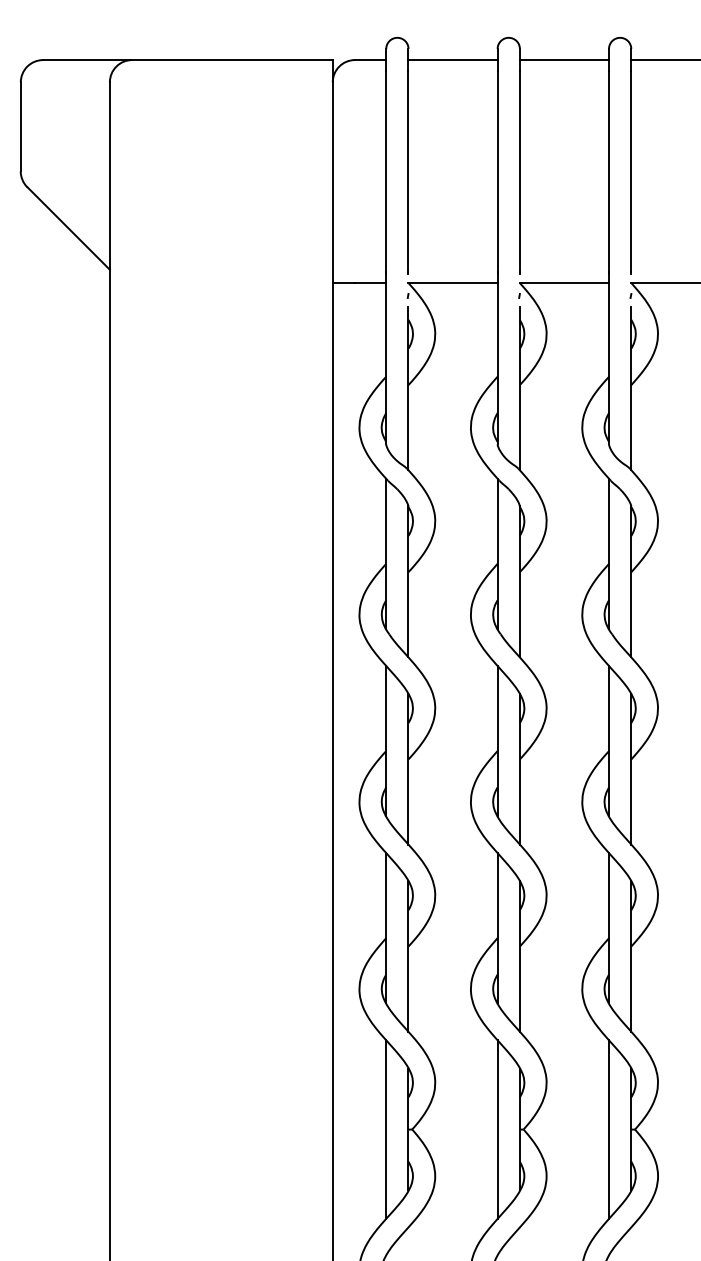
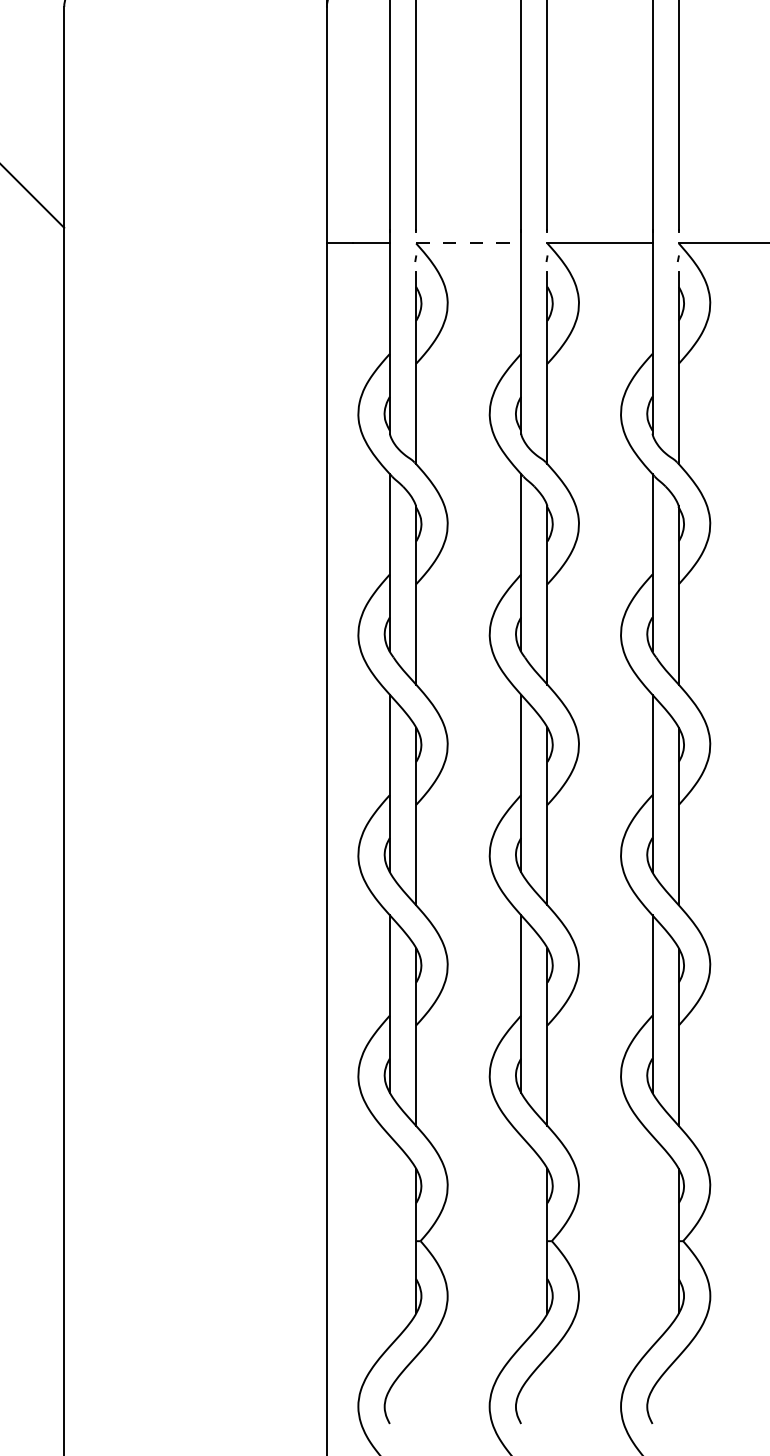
line: (453, 282) -> (469, 242), solid -> dashed
line: (386, 1129) -> (390, 1241), removed
line: (497, 1129) -> (521, 1241), removed
line: (609, 1129) -> (653, 1241), removed

